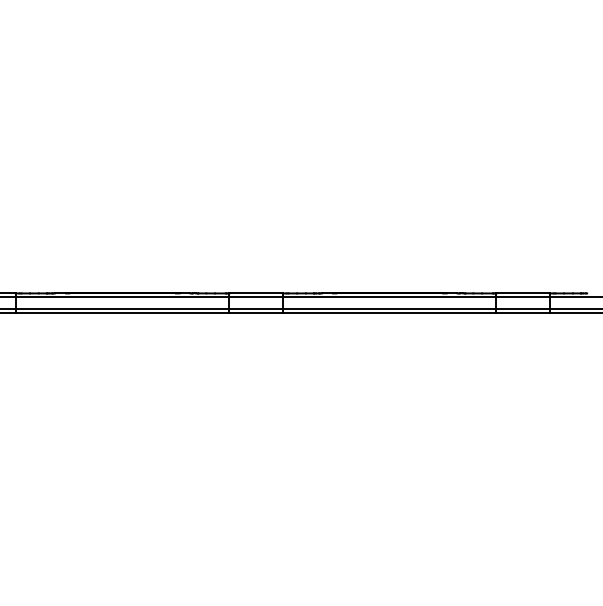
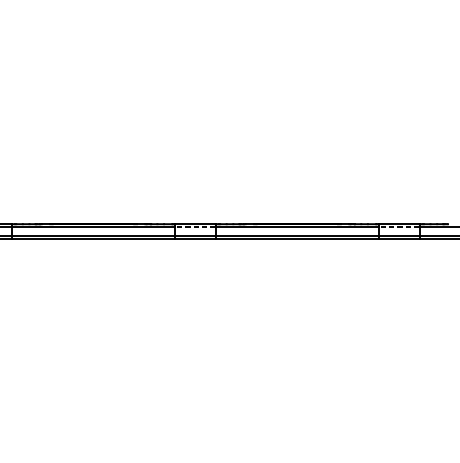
line: (256, 297) -> (195, 227), solid -> dashed
line: (523, 297) -> (399, 227), solid -> dashed

